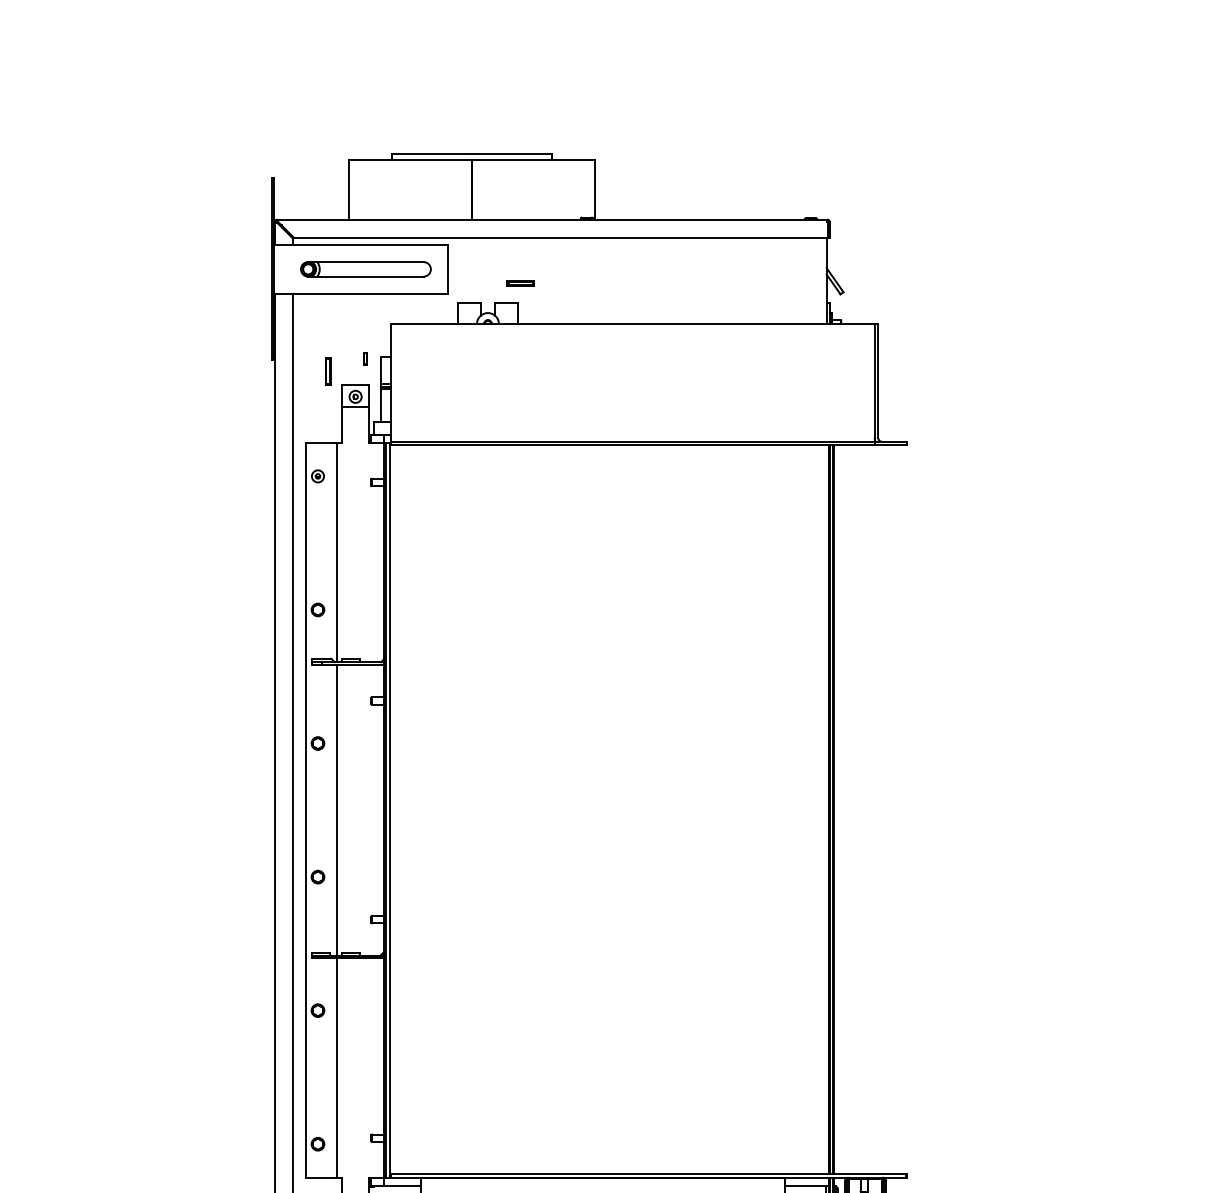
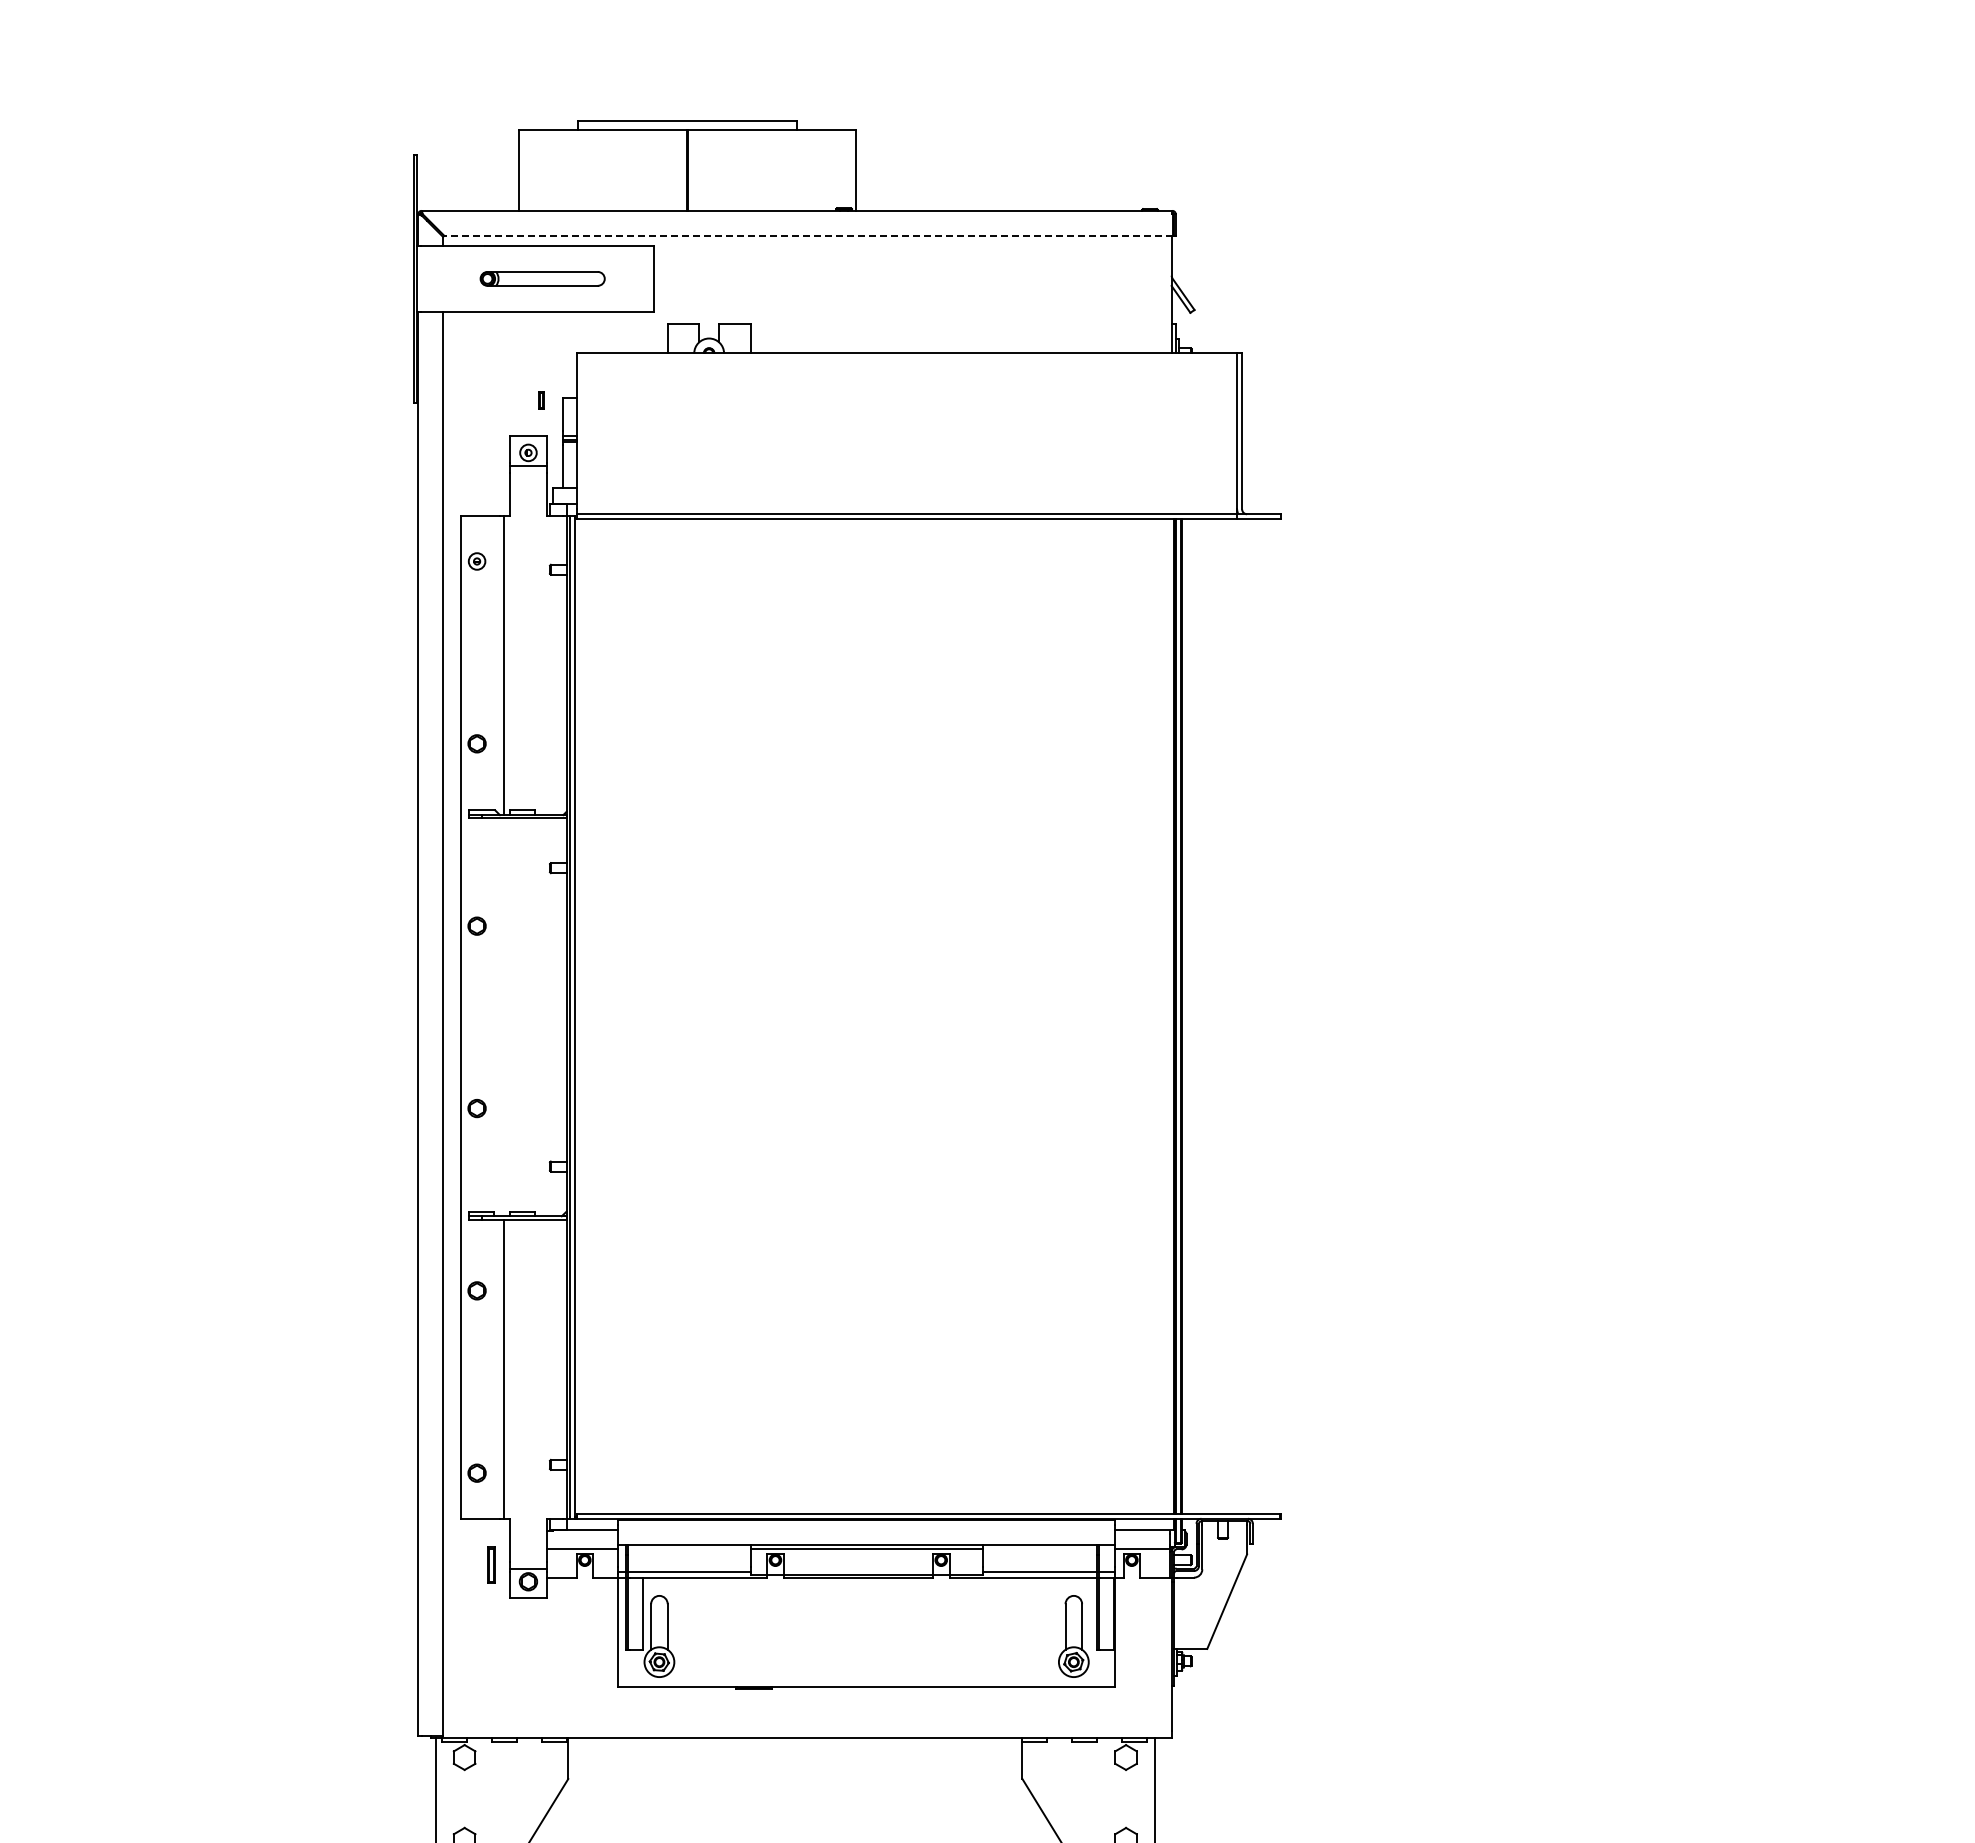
line: (560, 237) -> (808, 235), solid -> dashed
part: (365, 269) -> (542, 278), size x0.7
part: (520, 283) -> (753, 297), removed
part: (328, 370) -> (491, 417), removed
line: (337, 810) -> (503, 1017), removed

